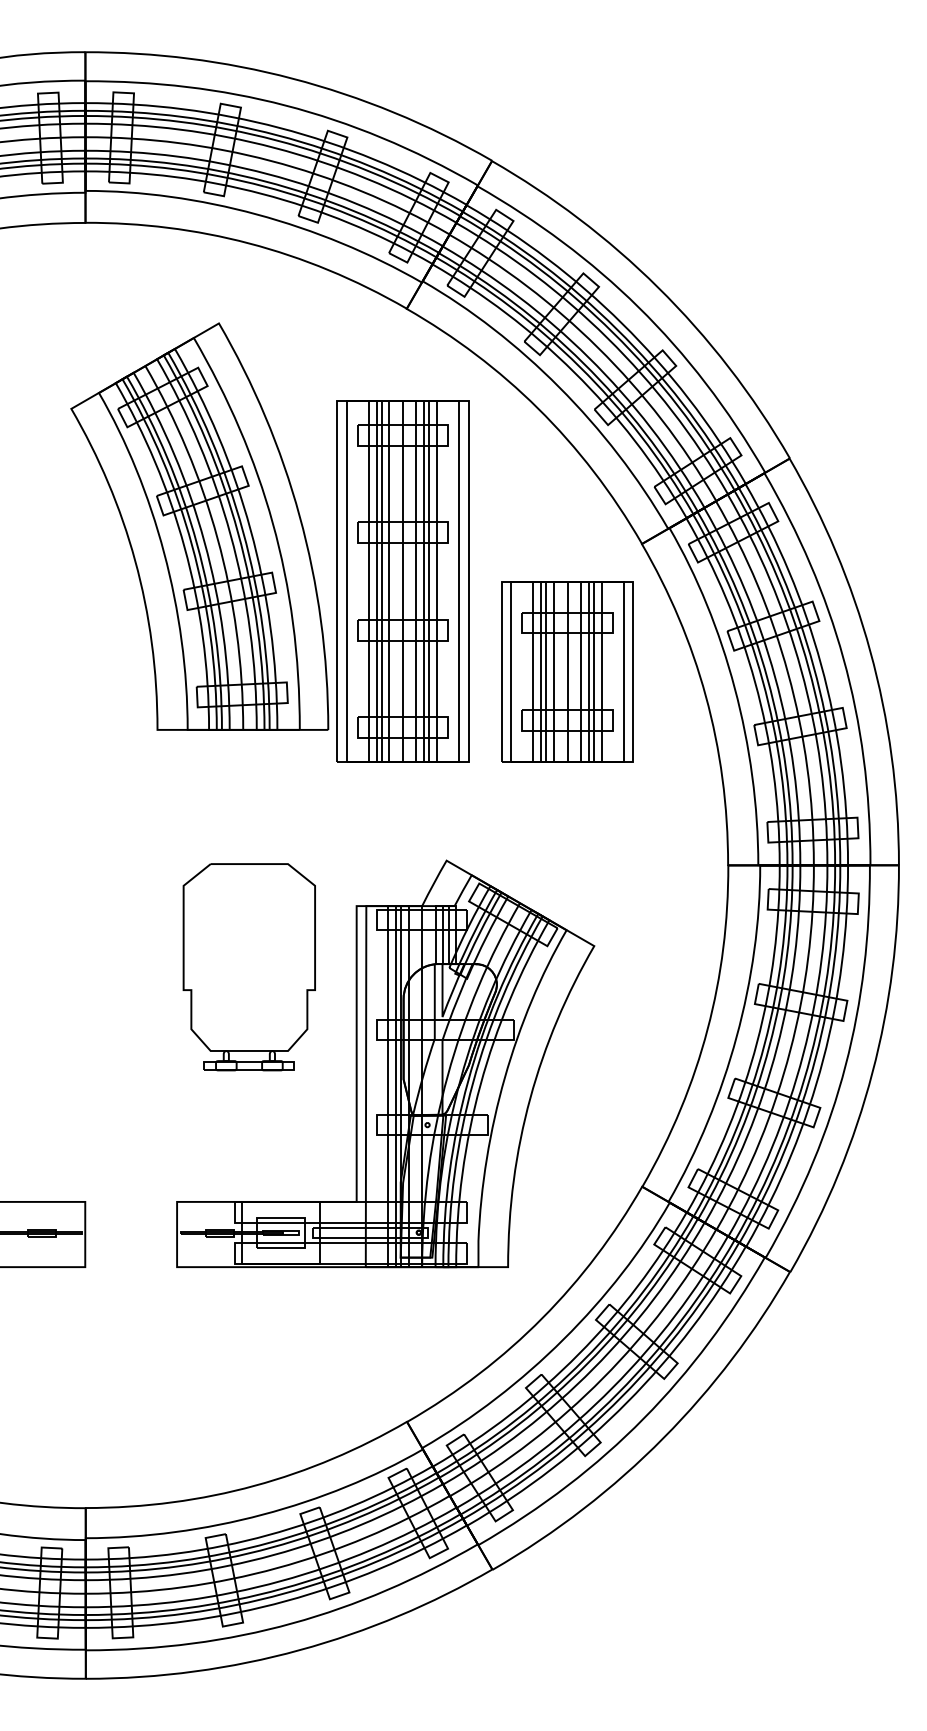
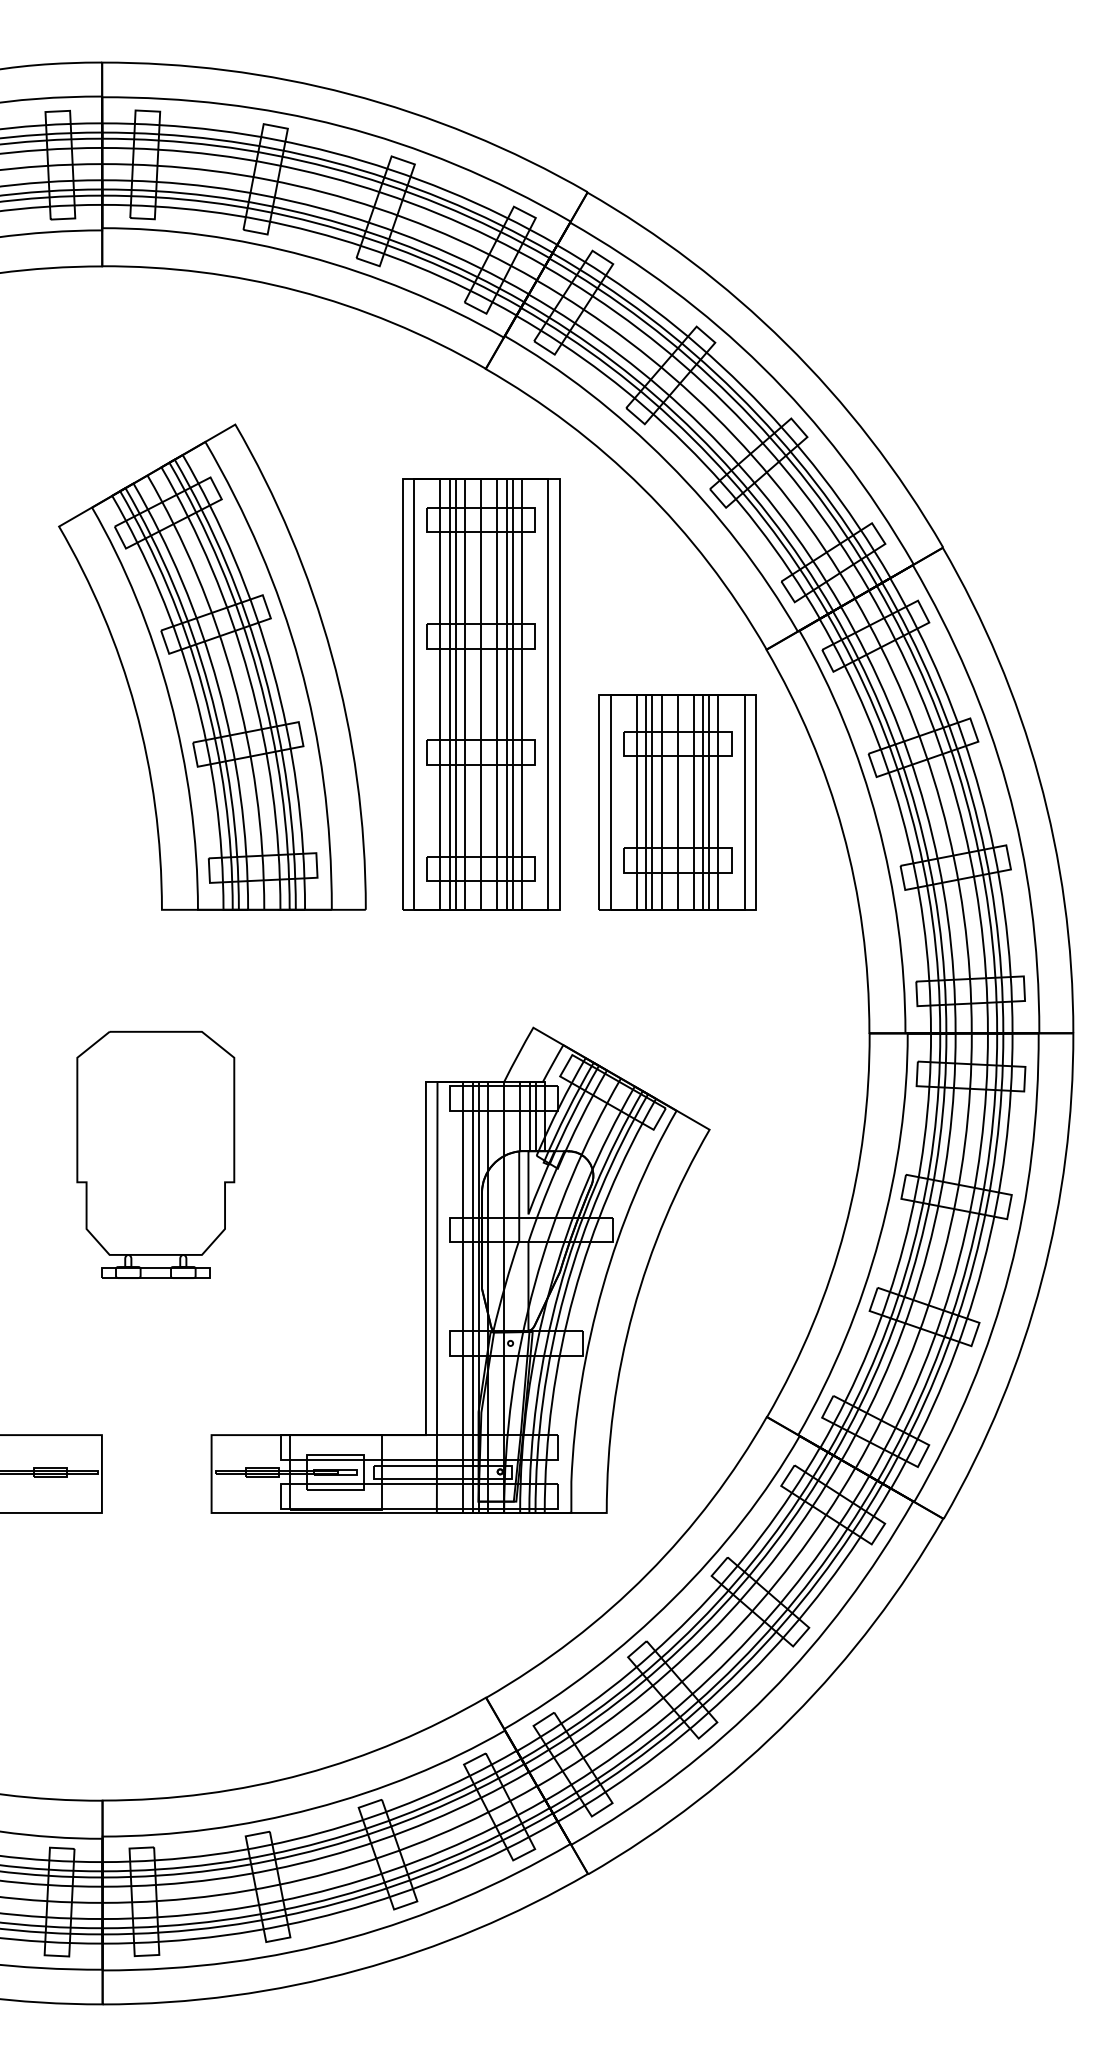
part: (199, 526) -> (212, 667), moved
part: (248, 967) -> (154, 1155), moved

